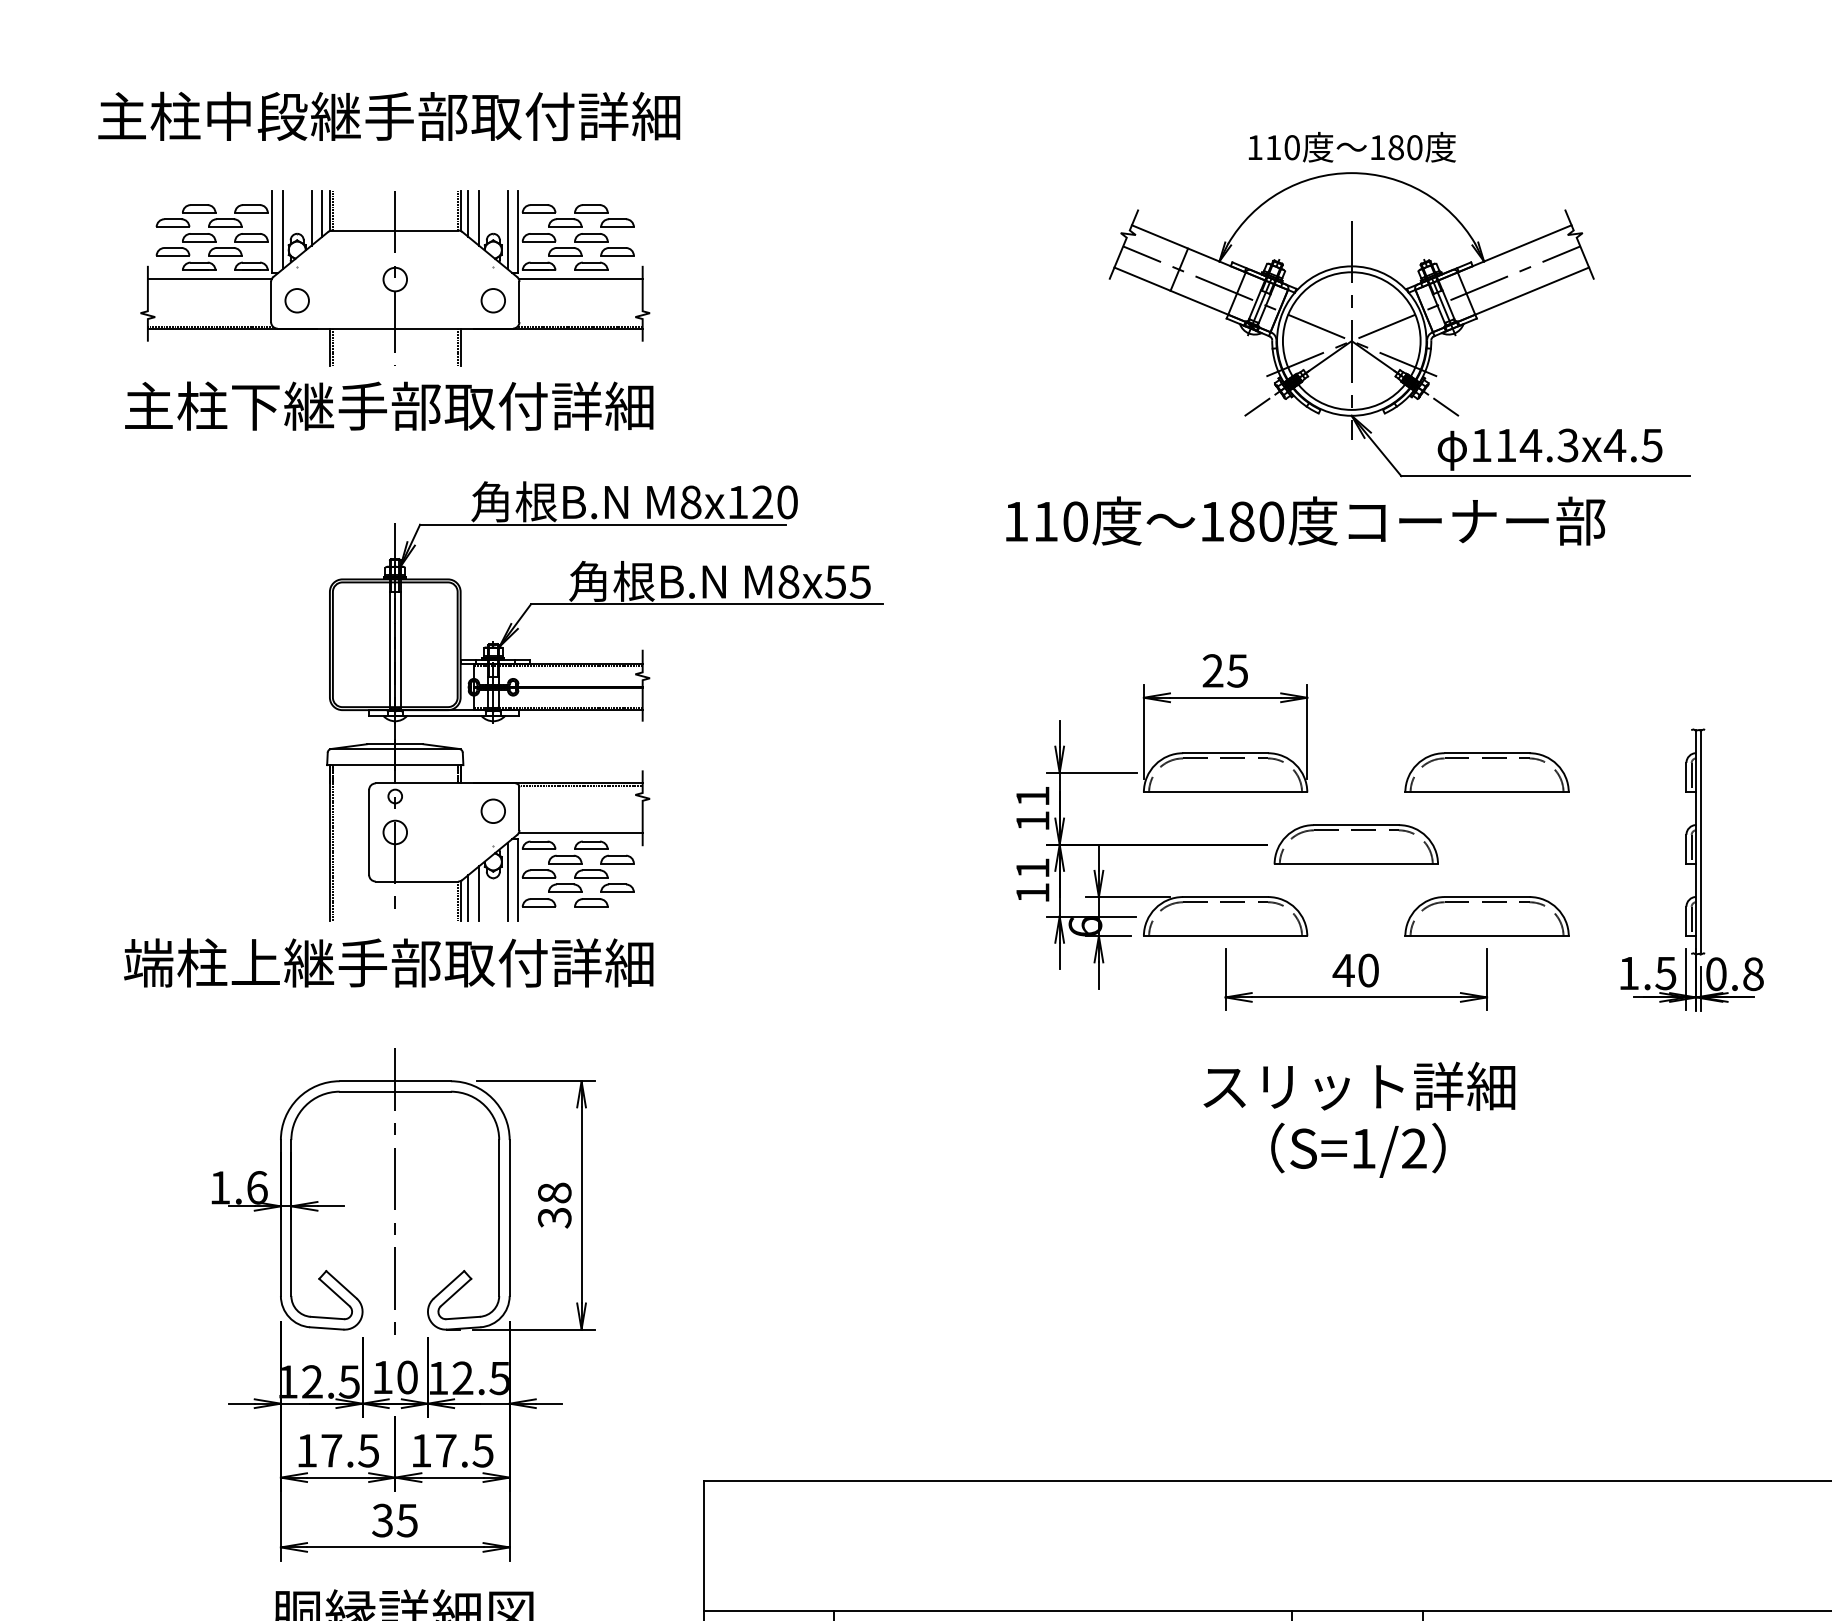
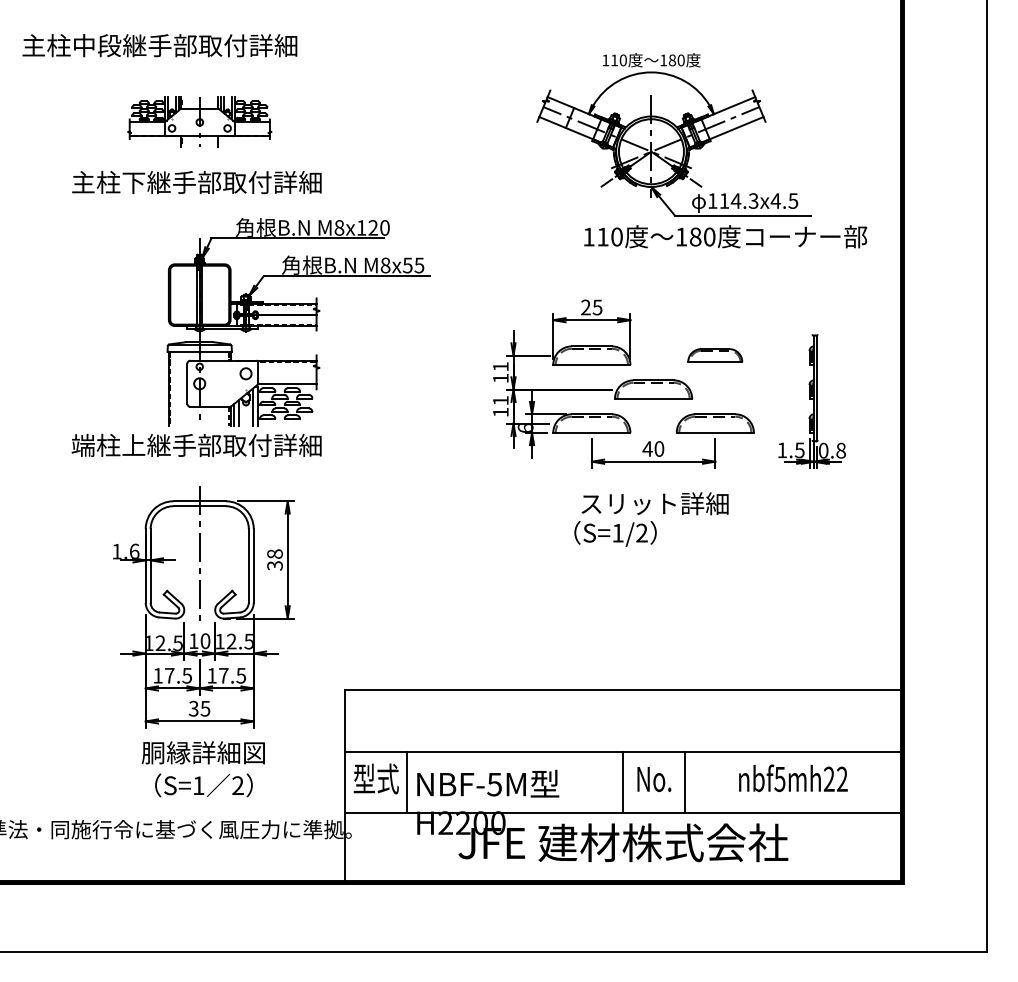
text: (388, 116) -> (159, 45), moved
part: (394, 277) -> (199, 121), size x0.6
text: (1305, 520) -> (725, 236), moved
part: (1485, 772) -> (714, 355), size x0.7
text: (1358, 1149) -> (615, 533), moved

